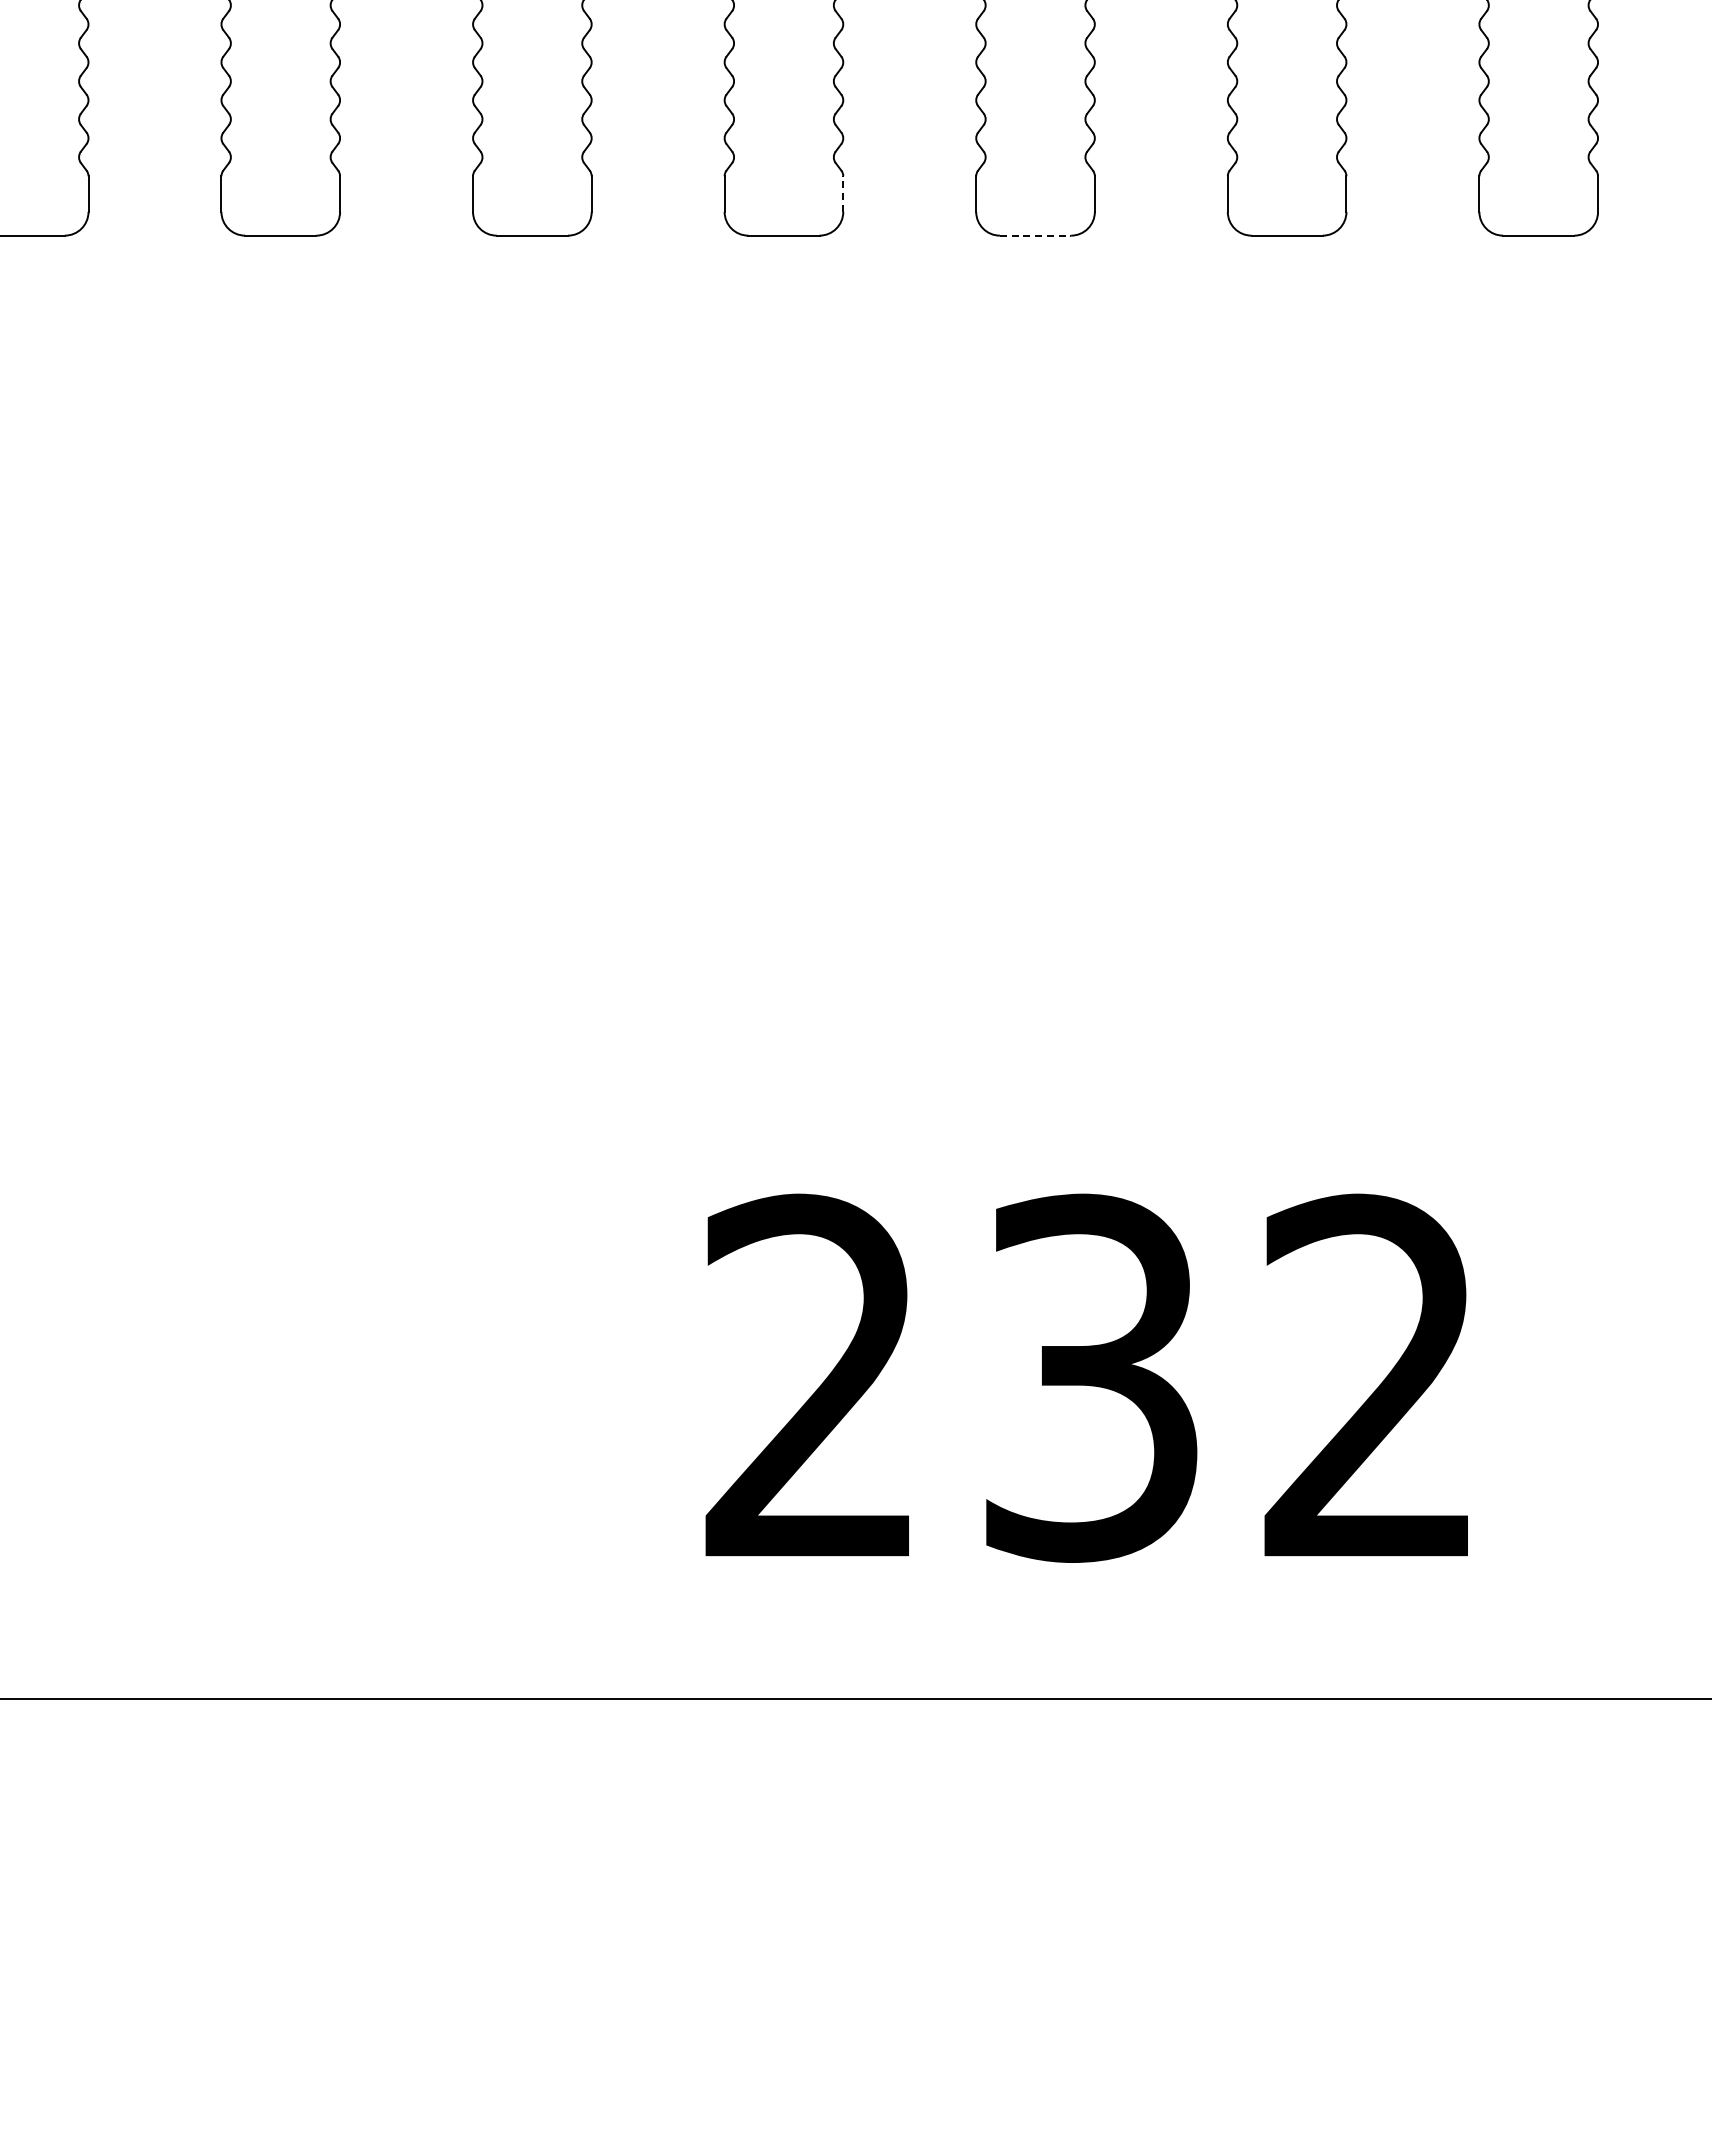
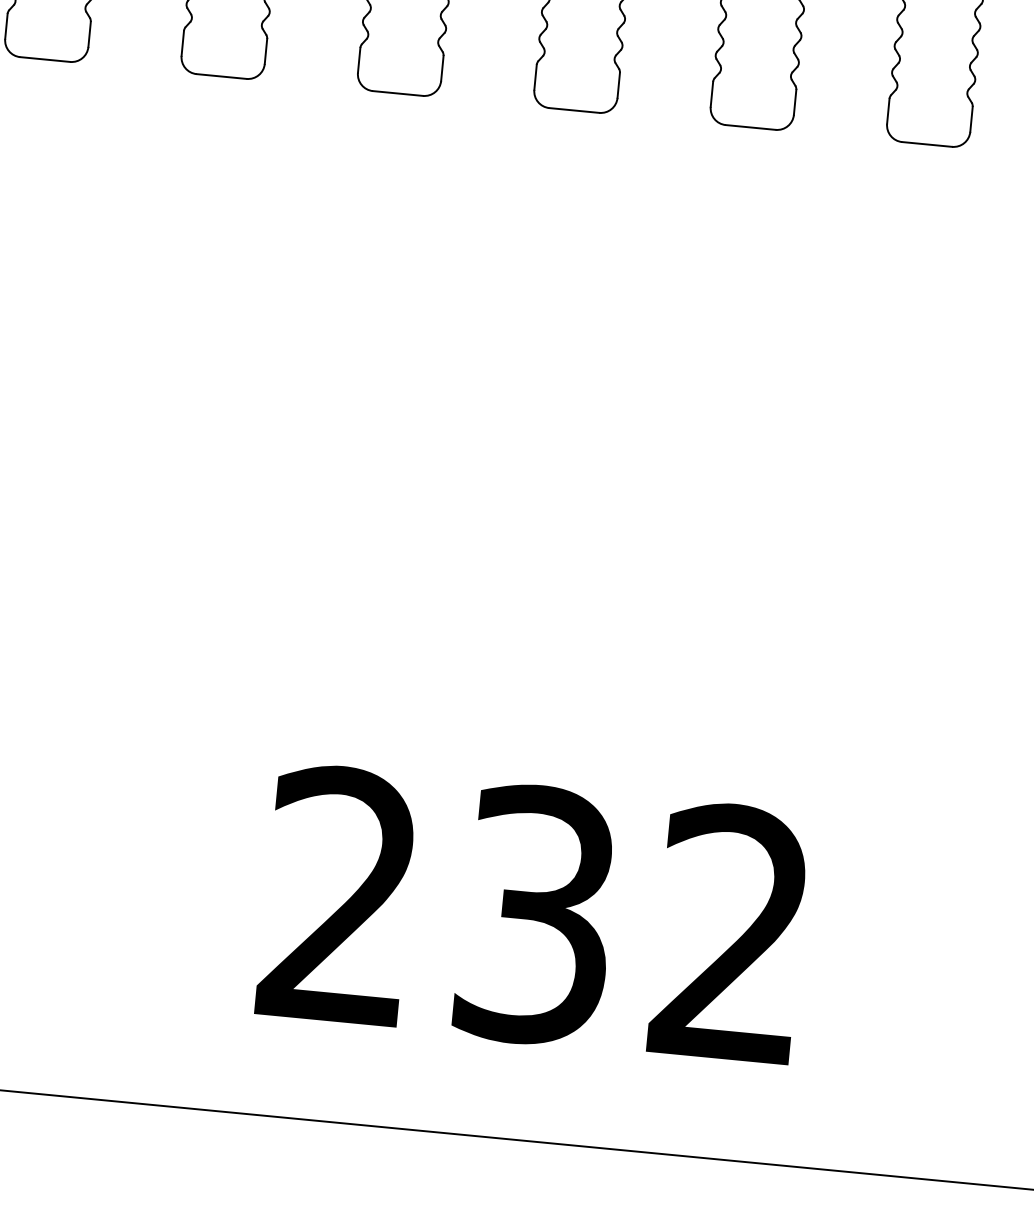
line: (843, 194) -> (442, 68), dashed -> solid
line: (1035, 235) -> (574, 110), dashed -> solid

